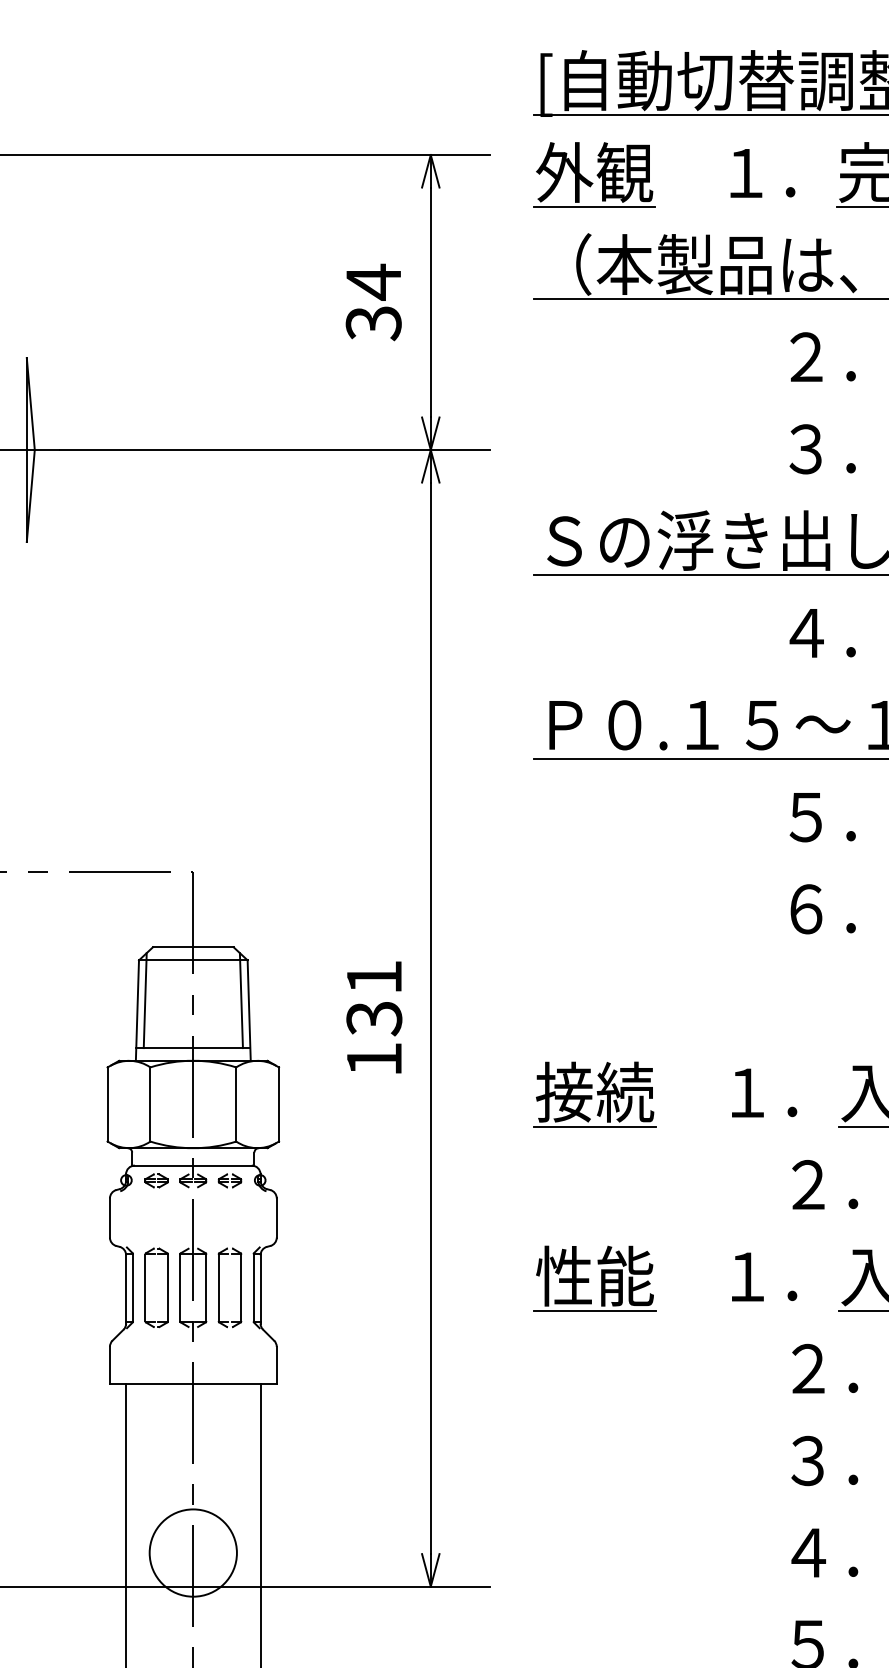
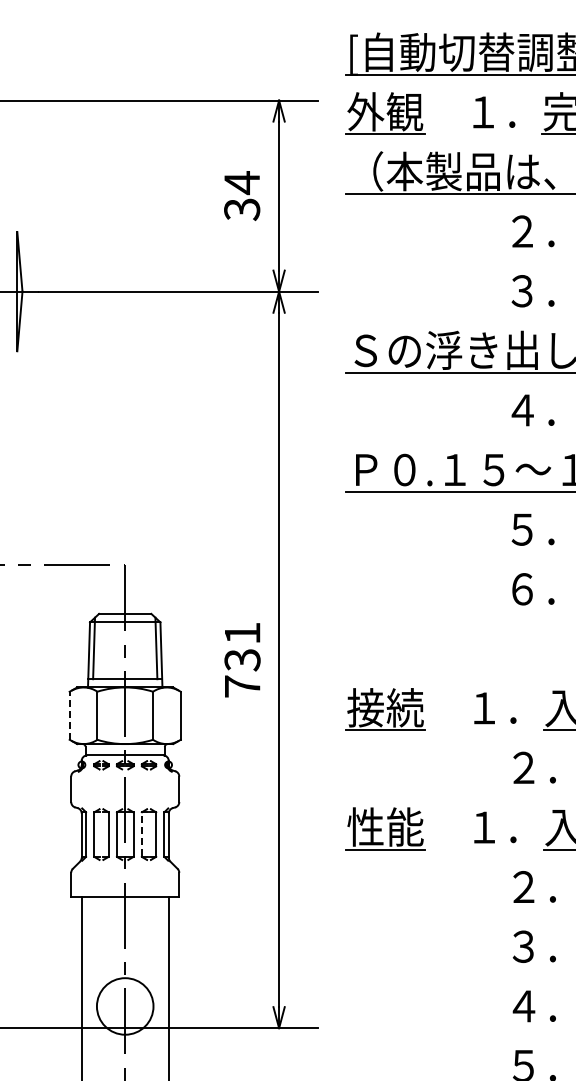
text: (374, 1059) -> (242, 686), 131 -> 731
line: (107, 1104) -> (69, 715), solid -> dashed
line: (218, 1287) -> (141, 834), solid -> dashed

